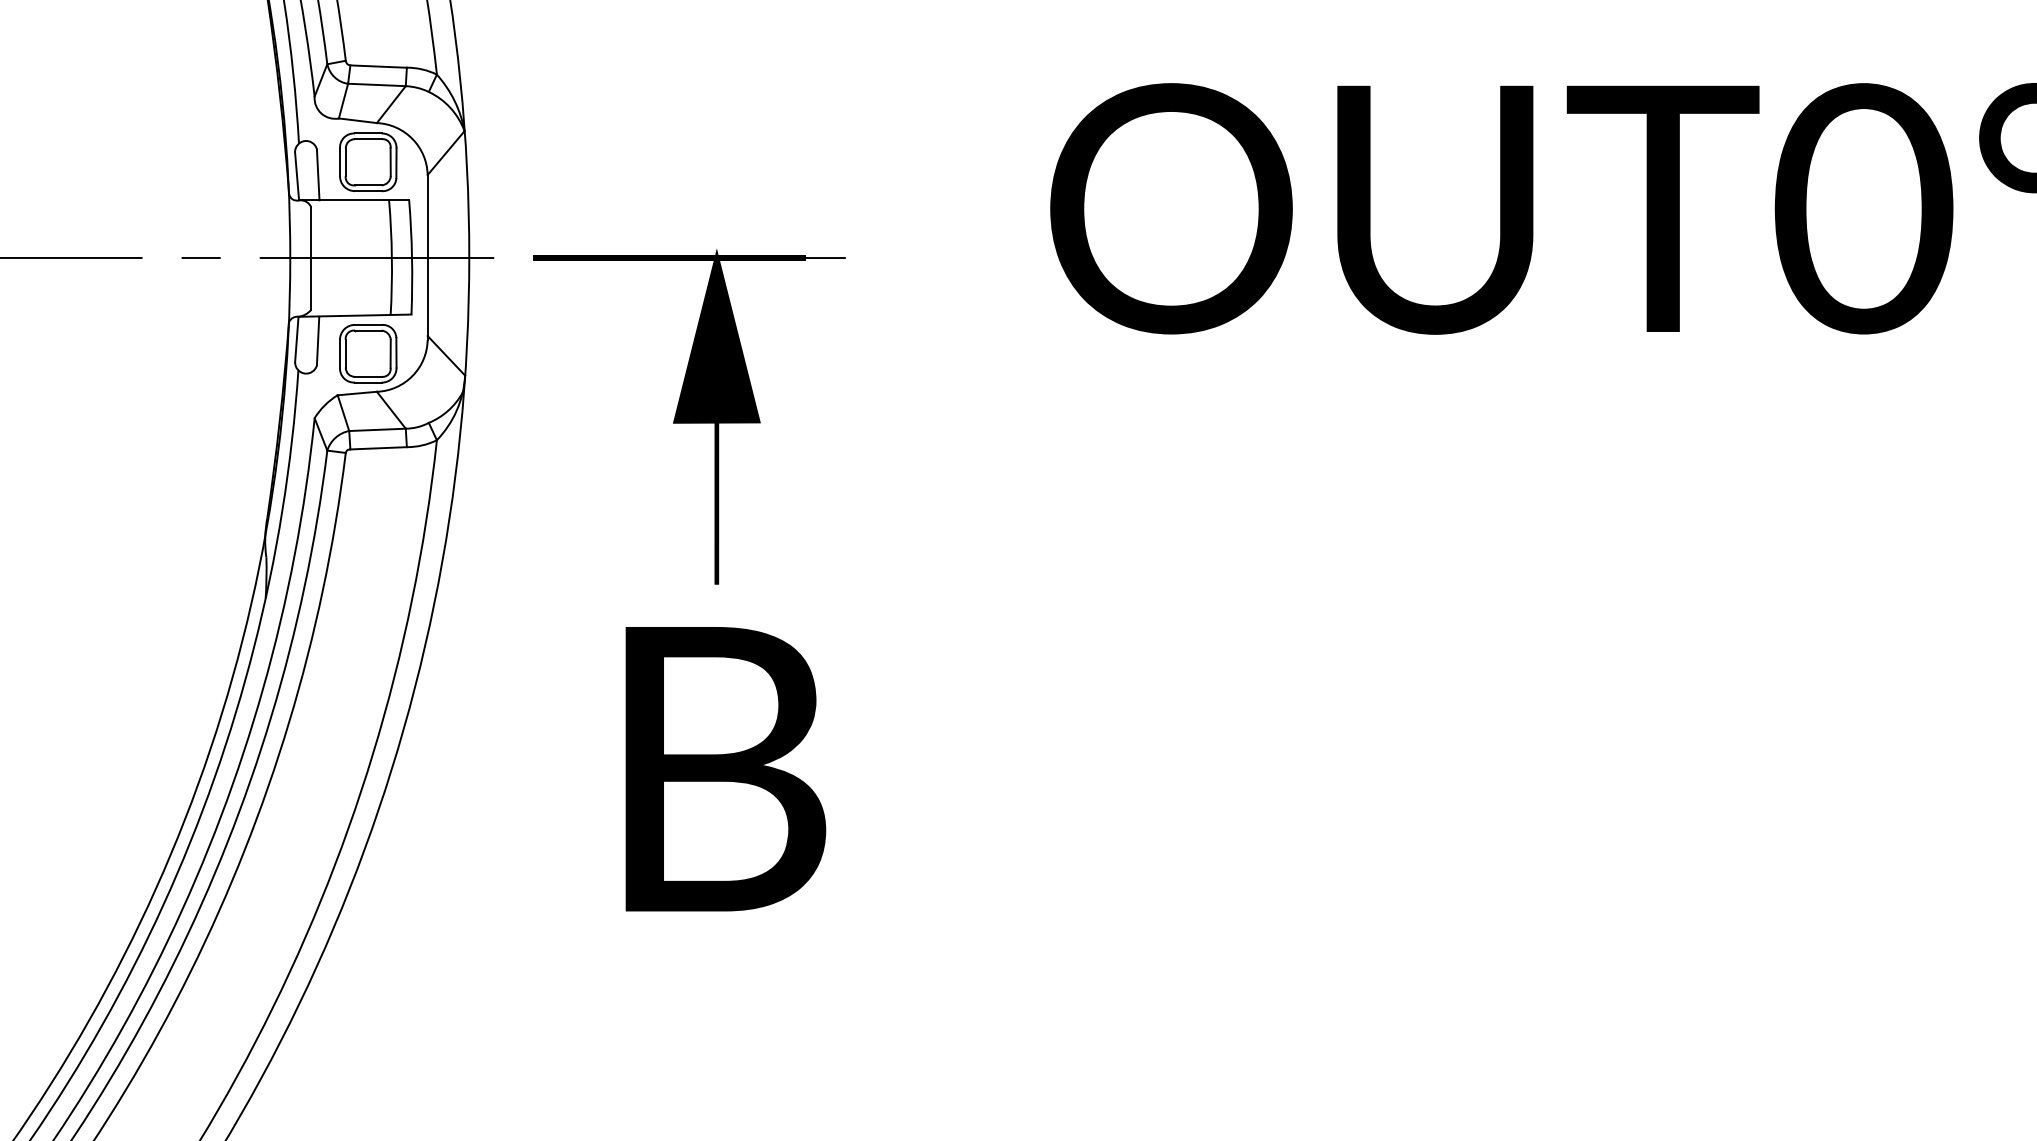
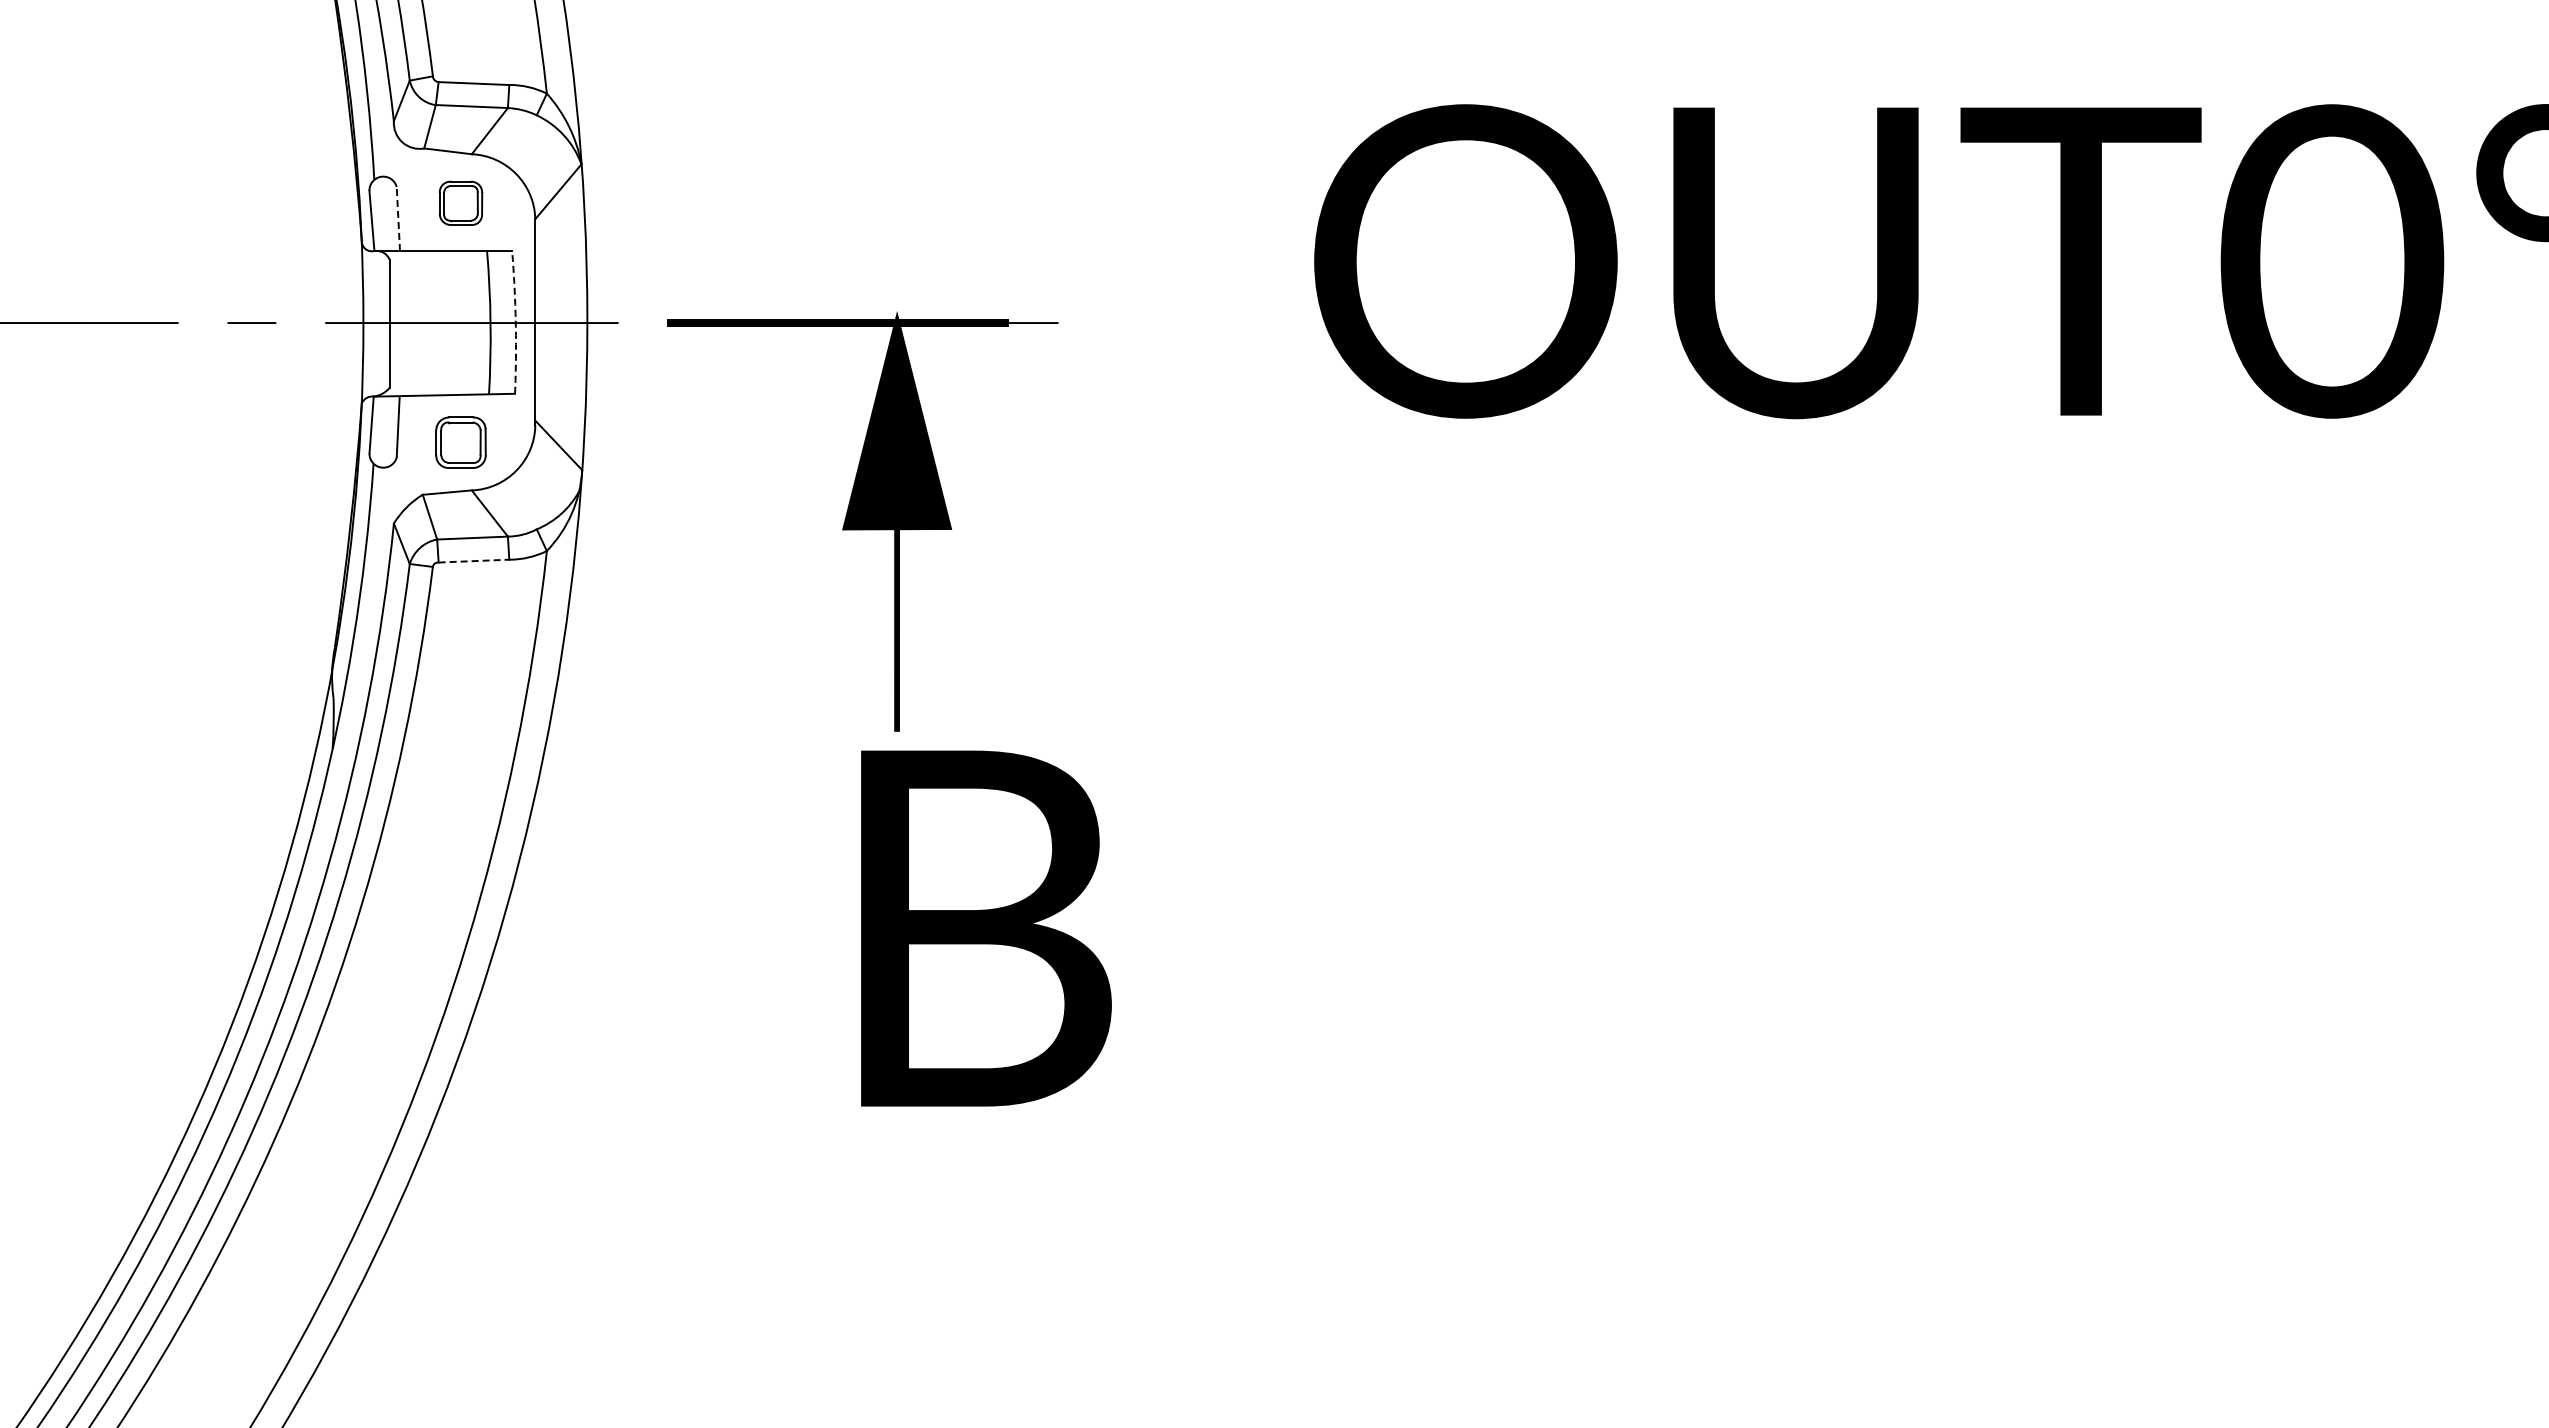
part: (367, 162) -> (460, 203), size x0.6
line: (318, 175) -> (398, 219), solid -> dashed
arc: (411, 257) -> (515, 322), solid -> dashed
part: (367, 353) -> (460, 442), size x0.7
line: (379, 448) -> (474, 561), solid -> dashed
text: (725, 769) -> (986, 928), moved

